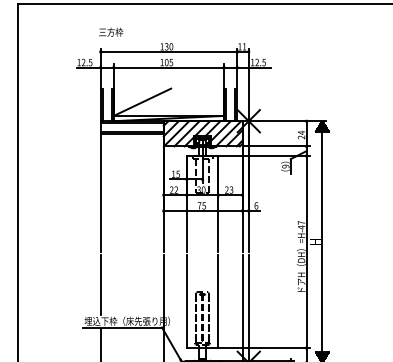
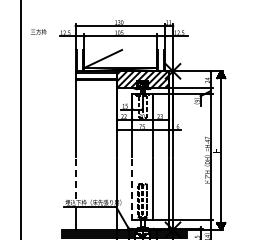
text: (110, 31) -> (38, 31), moved
line: (100, 284) -> (75, 178), solid -> dashed
line: (187, 301) -> (132, 189), solid -> dashed

